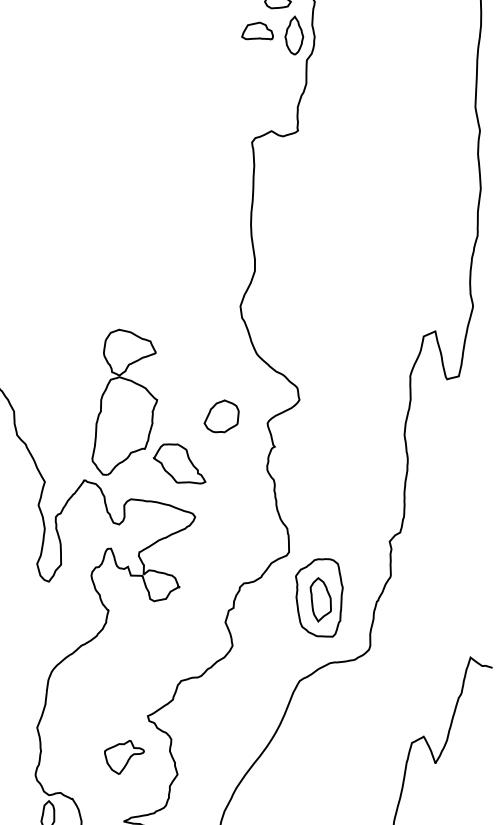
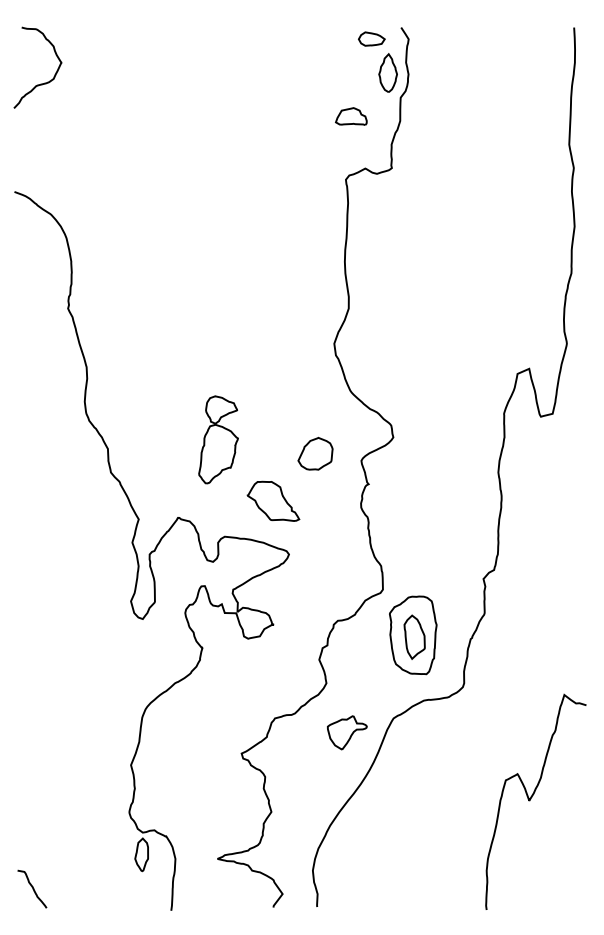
part: (257, 31) -> (351, 116), moved
part: (124, 402) -> (218, 439), size x0.6
part: (124, 757) -> (347, 732), moved

